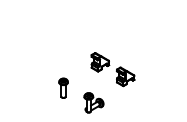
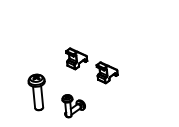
part: (63, 87) -> (37, 91), size x1.6

